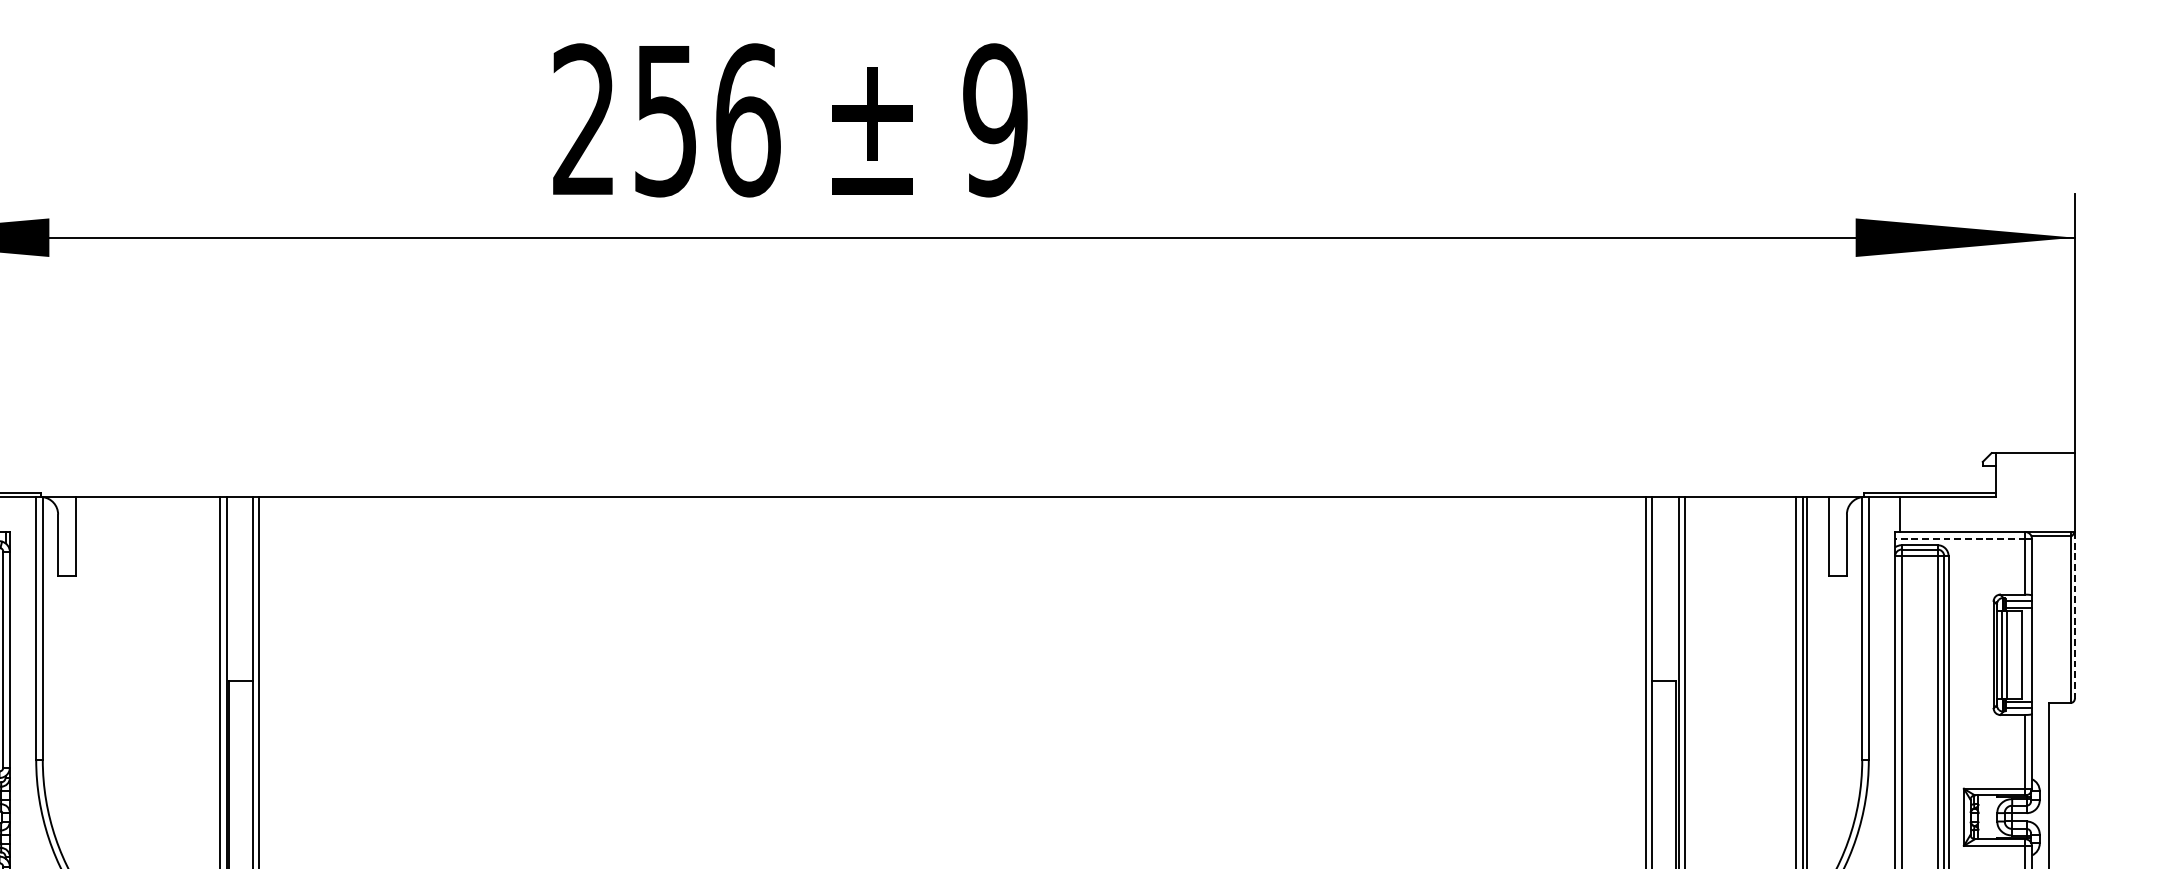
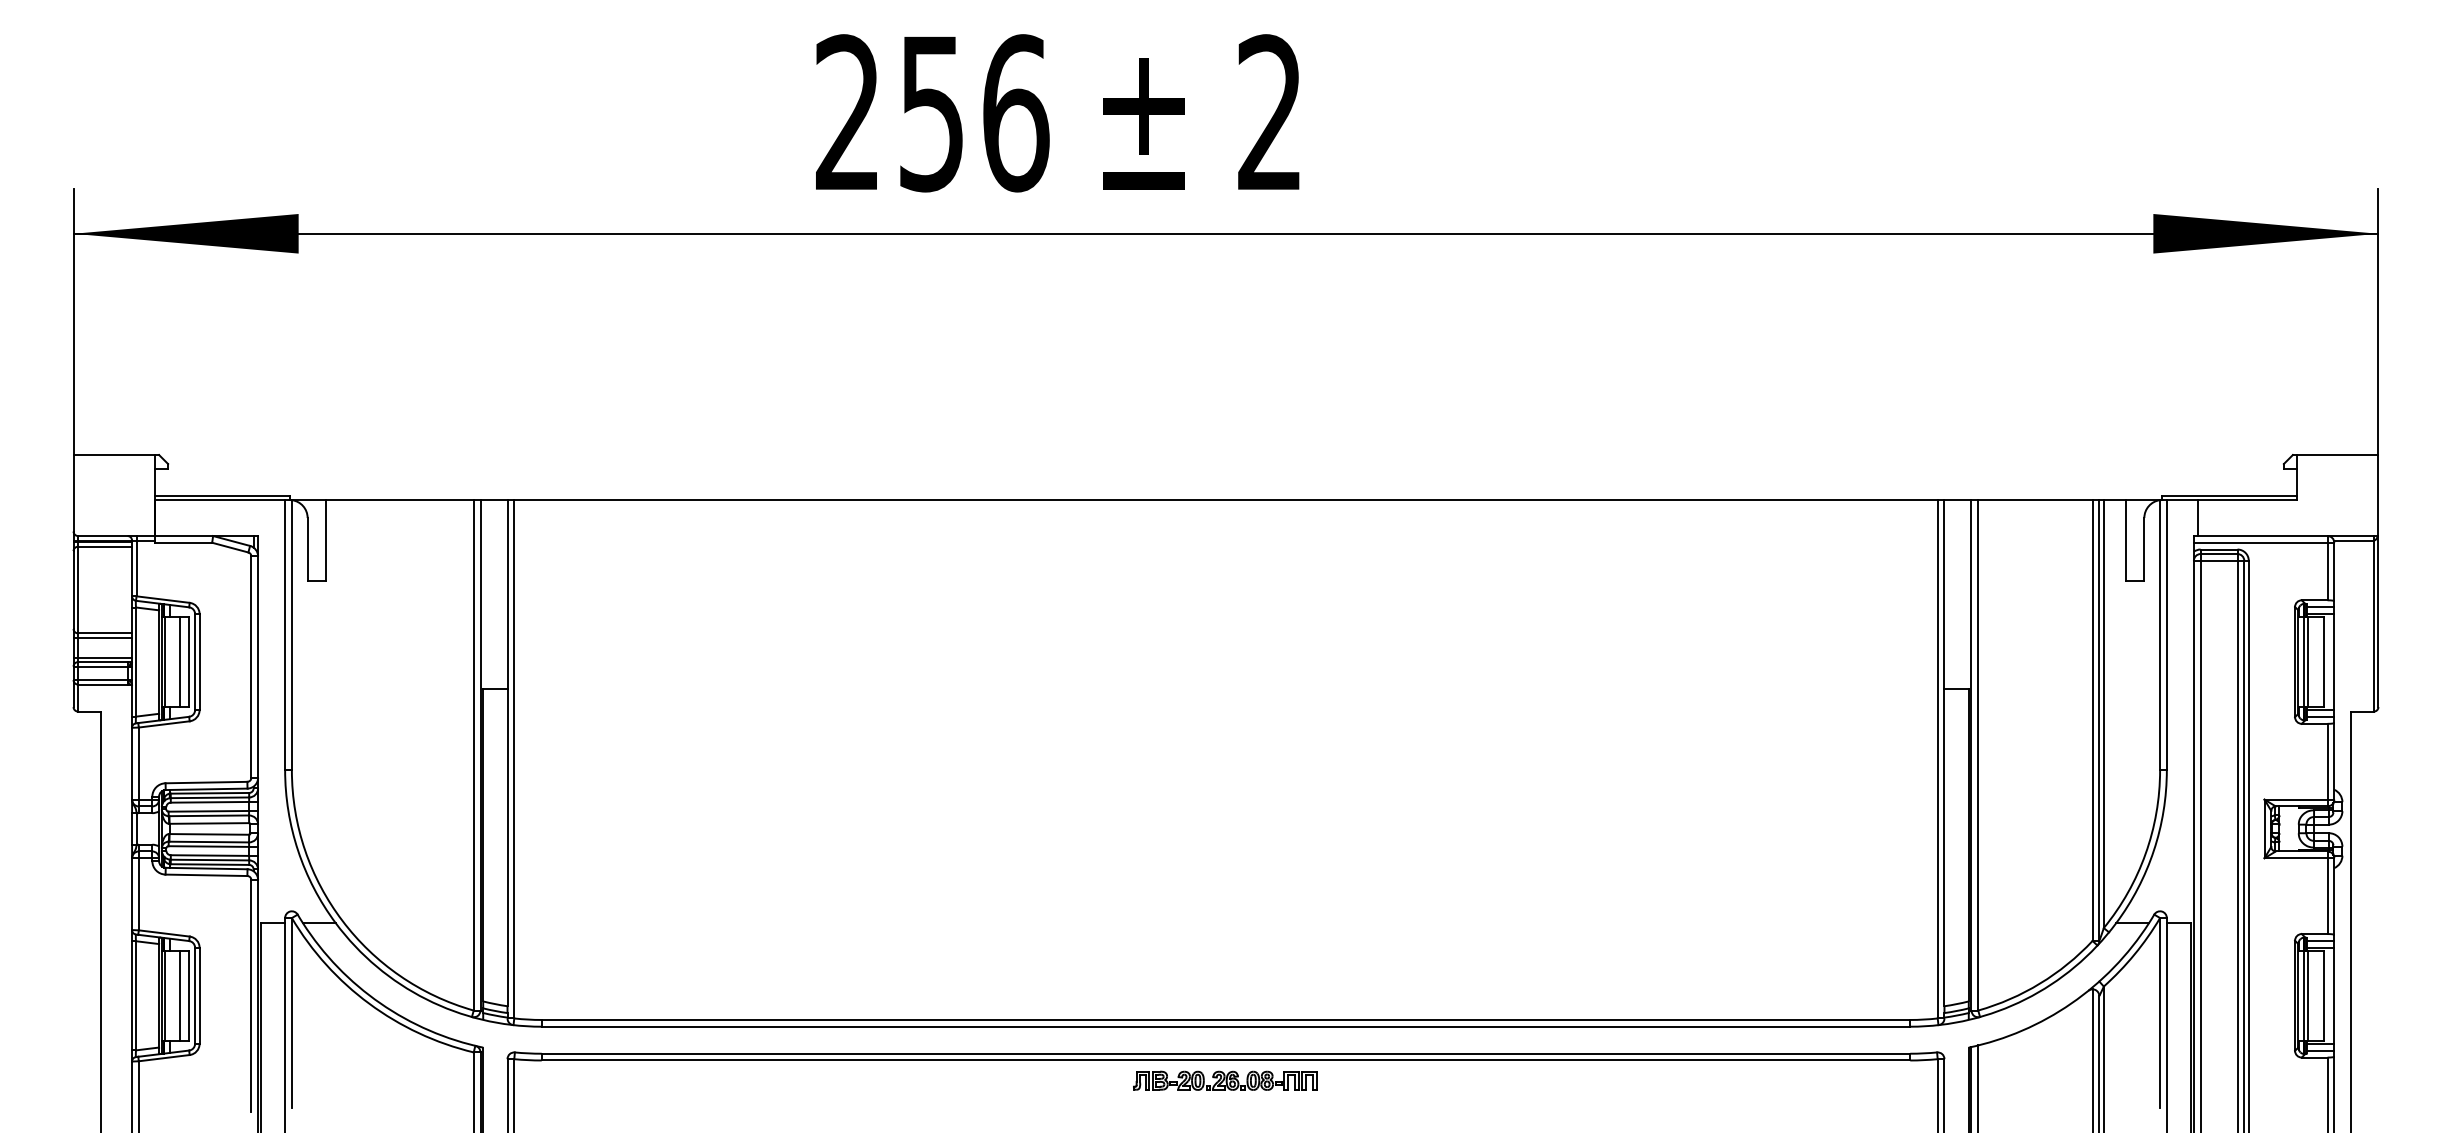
text: (994, 120) -> (1269, 113), 9 -> 2
line: (1960, 538) -> (2260, 542), dashed -> solid
line: (2074, 615) -> (2378, 621), dashed -> solid

